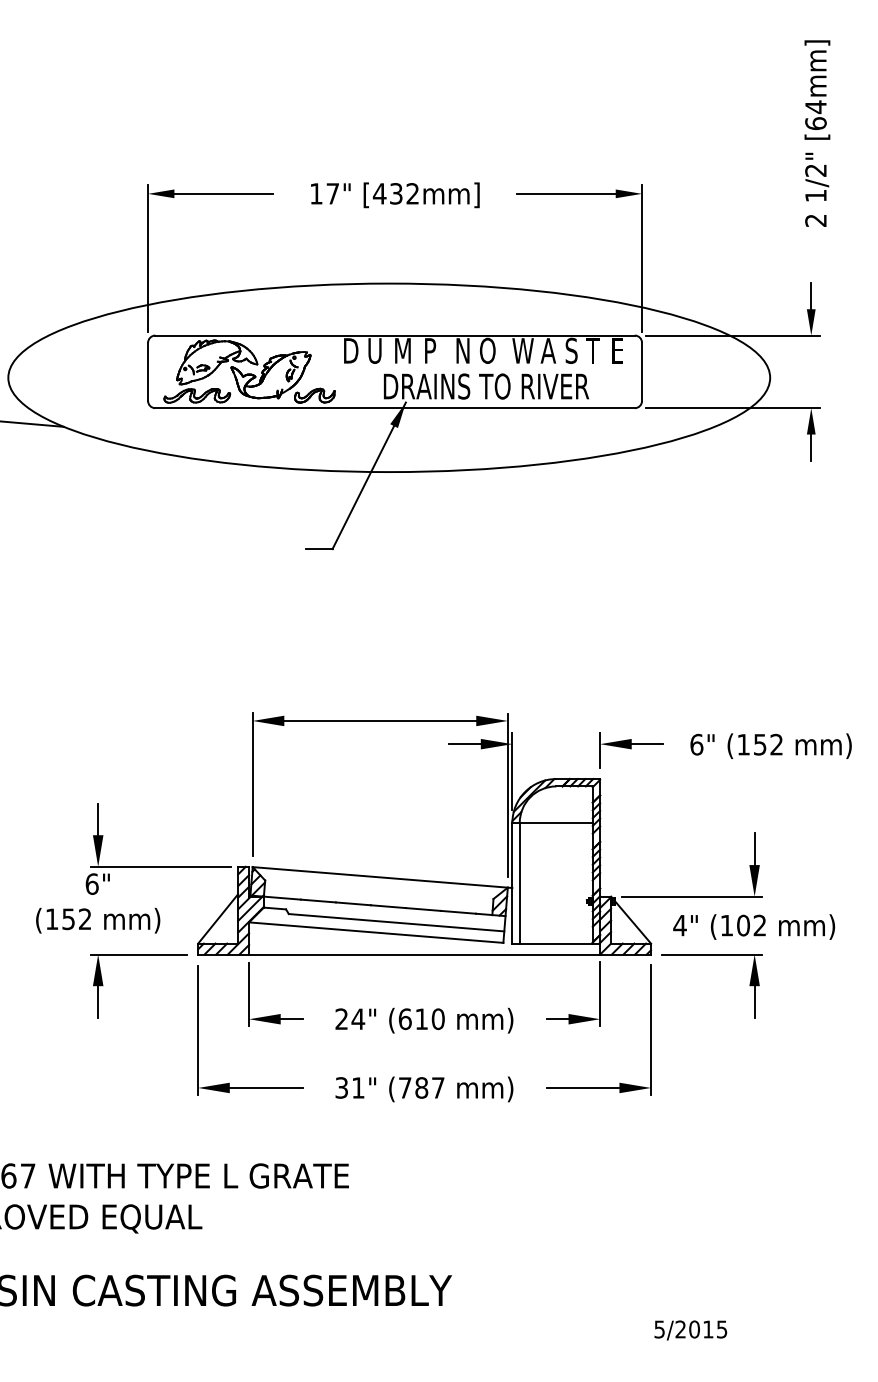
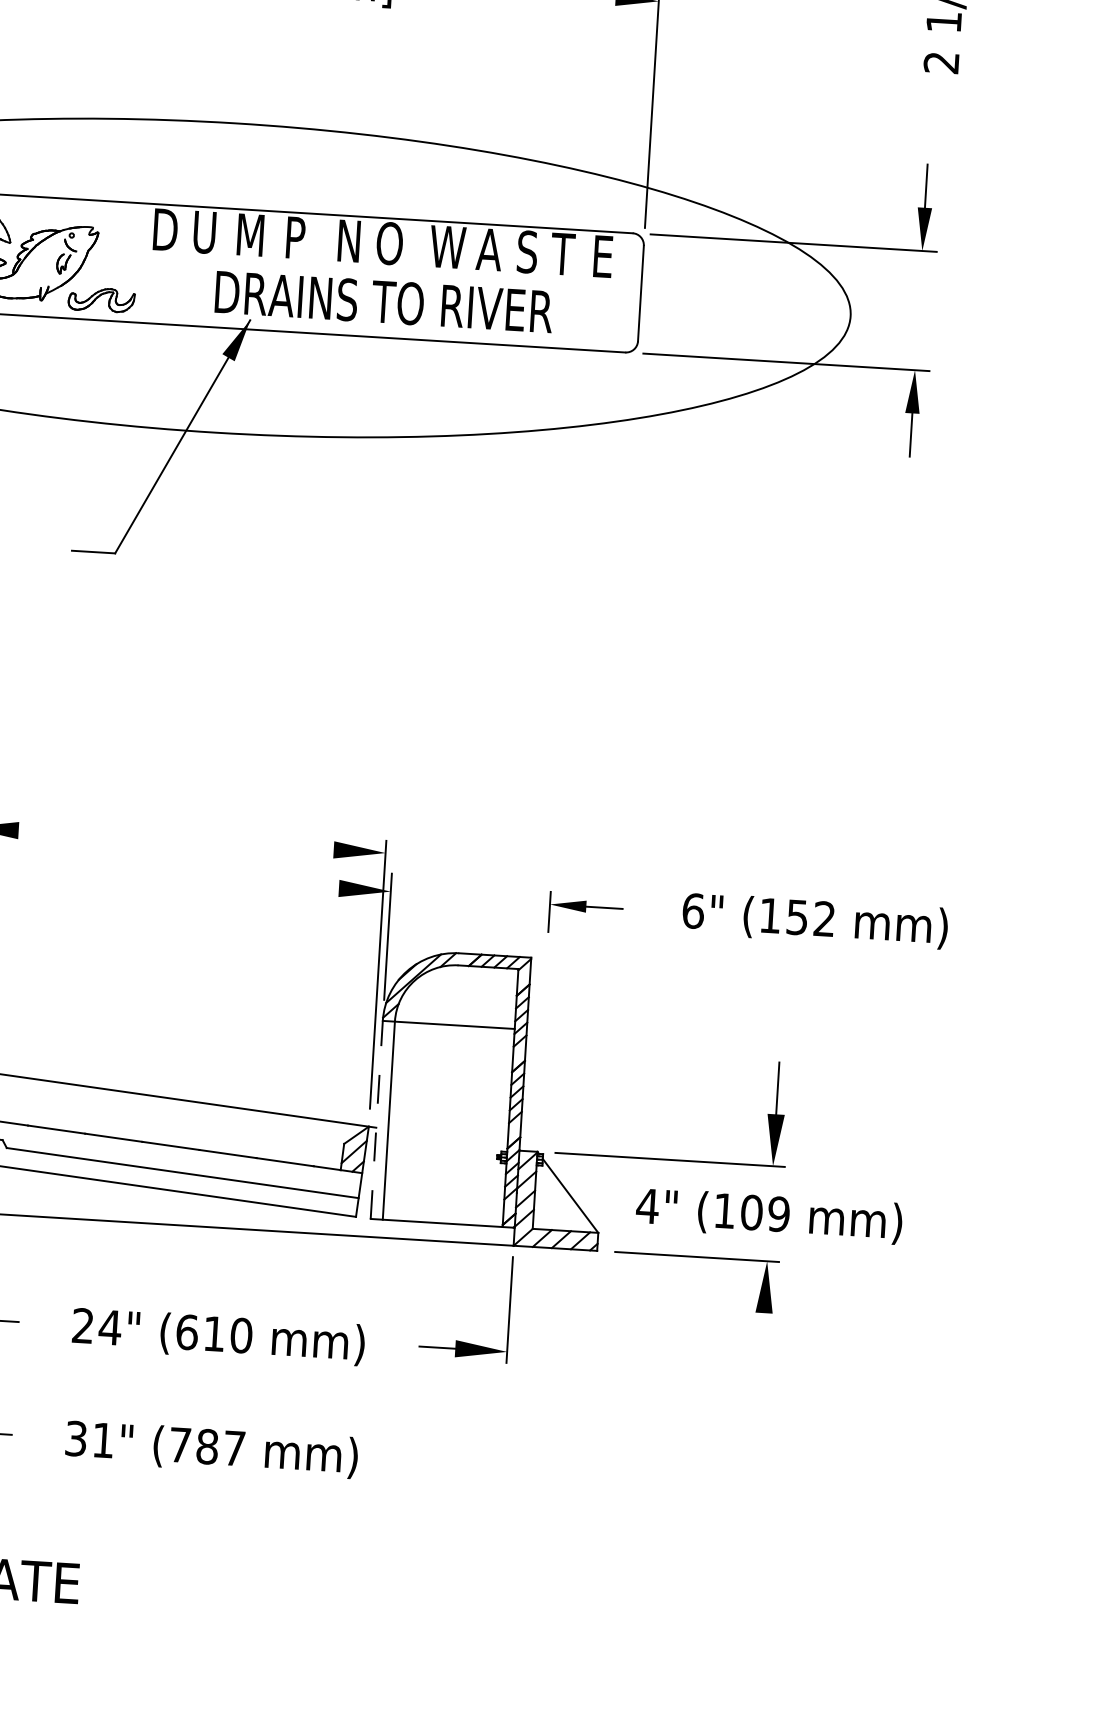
line: (380, 720) -> (176, 839), removed
line: (464, 744) -> (312, 887), removed
part: (631, 750) -> (585, 913), size x0.7
line: (512, 882) -> (377, 1118), solid -> dashed
text: (759, 925) -> (778, 1214), (102 -> (109
line: (754, 1001) -> (762, 1338), removed
part: (650, 1029) -> (588, 1373), removed

